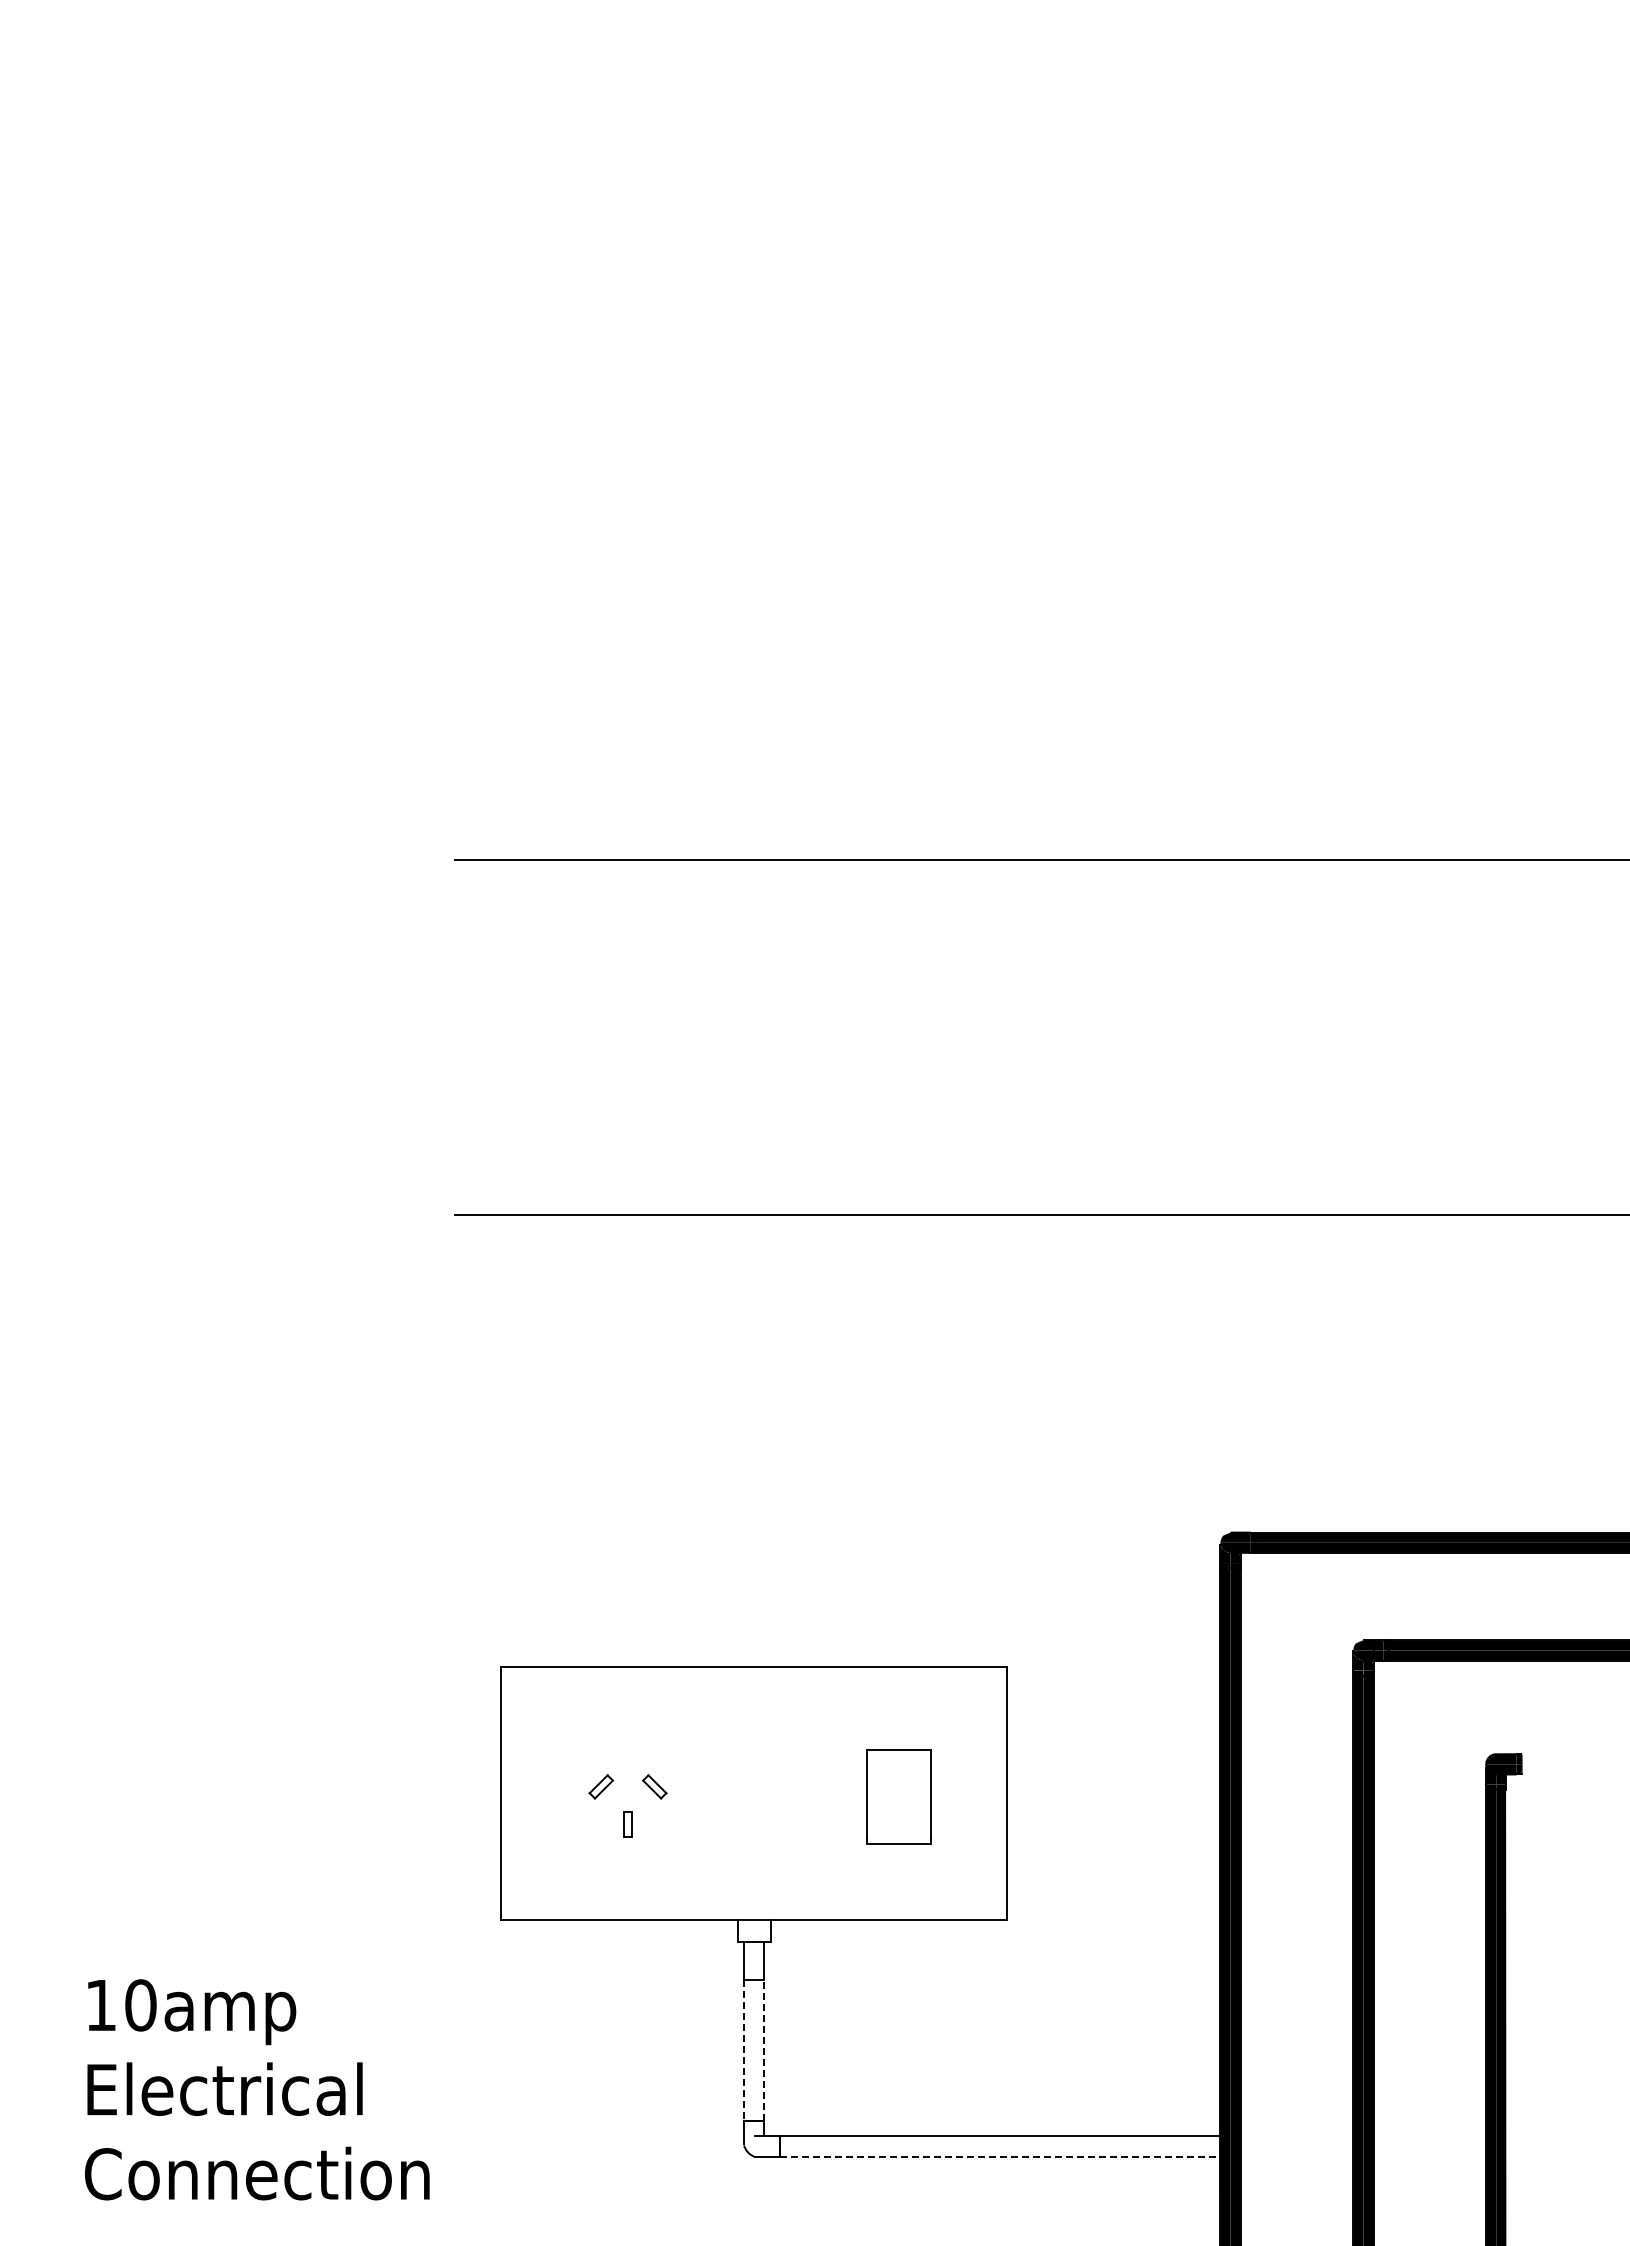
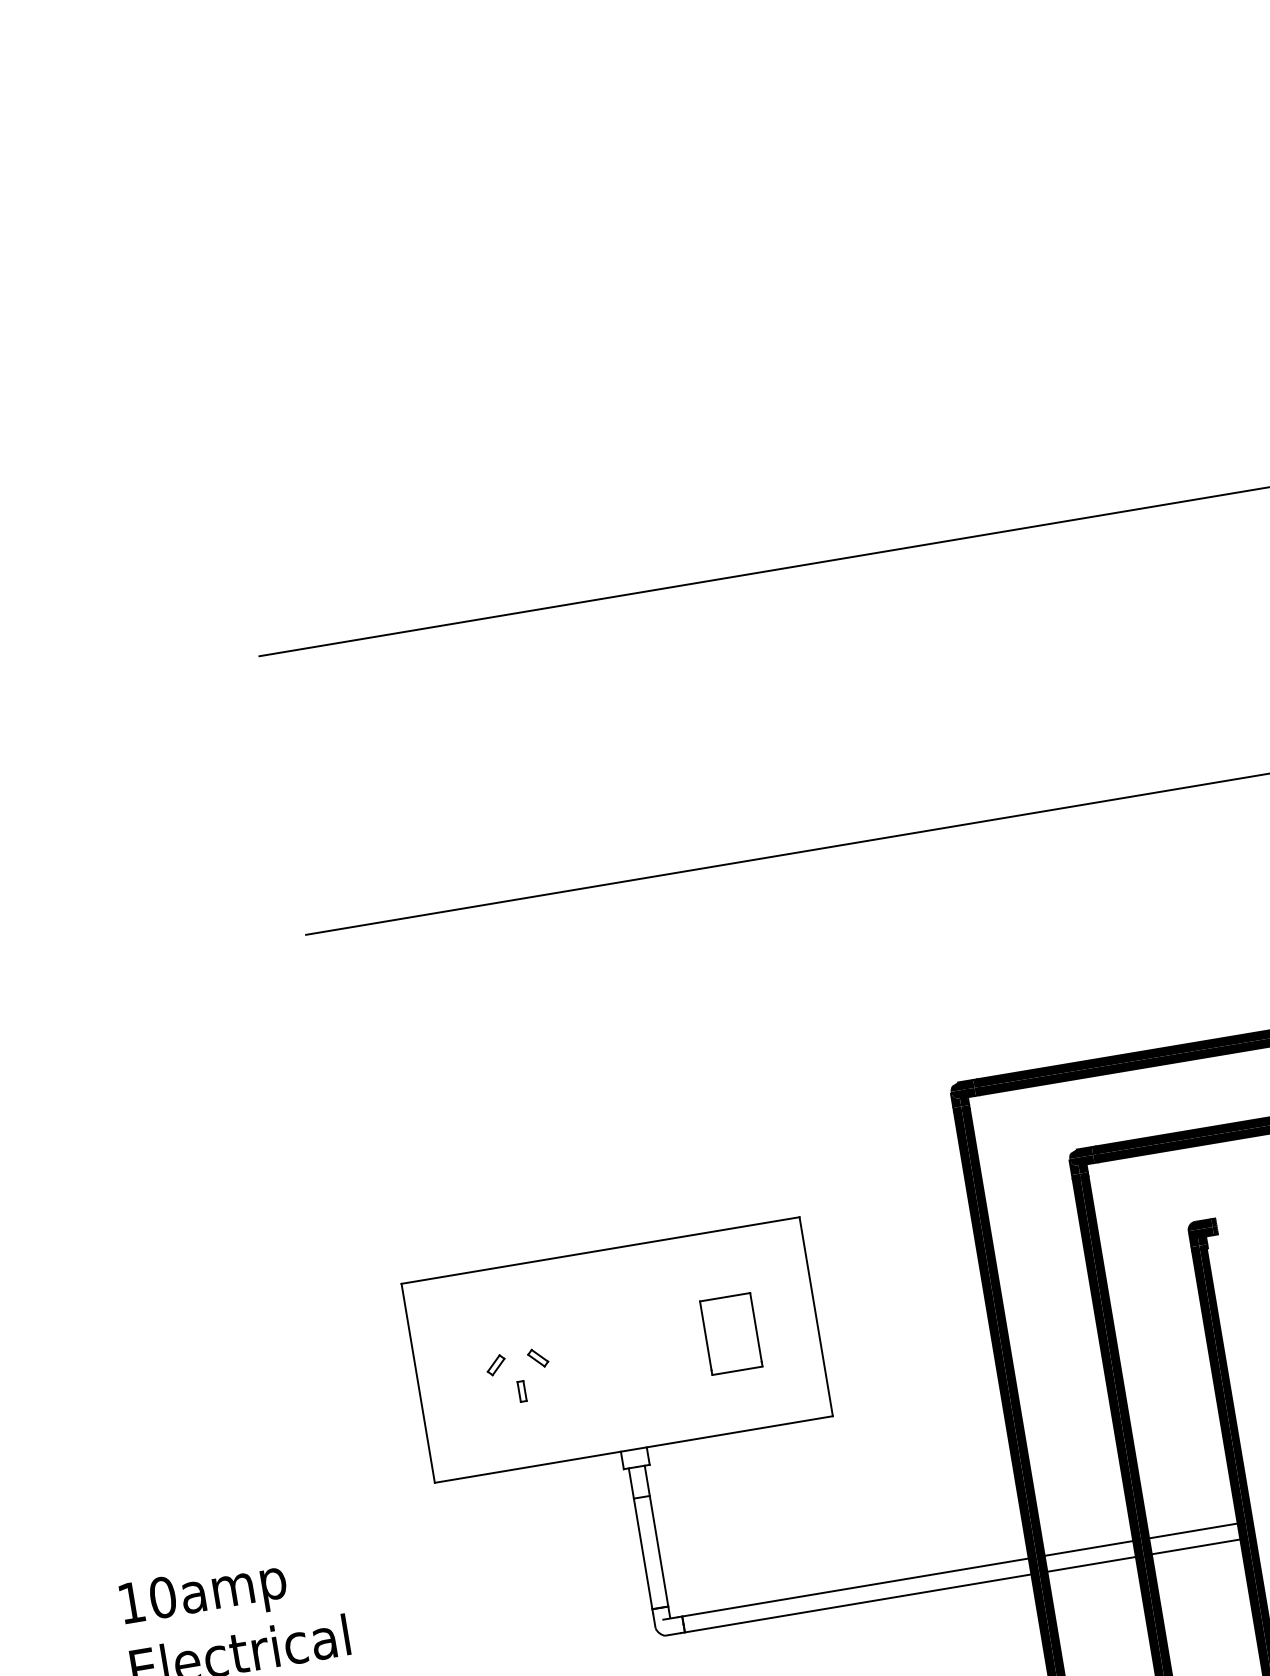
line: (764, 2050) -> (659, 1551), dashed -> solid
line: (744, 2051) -> (643, 1554), dashed -> solid
line: (1296, 2136) -> (1088, 1548), added
line: (1429, 2136) -> (1193, 1531), added
line: (1000, 2156) -> (858, 1603), dashed -> solid
line: (1296, 2156) -> (1091, 1564), added
line: (1429, 2156) -> (1195, 1546), added

